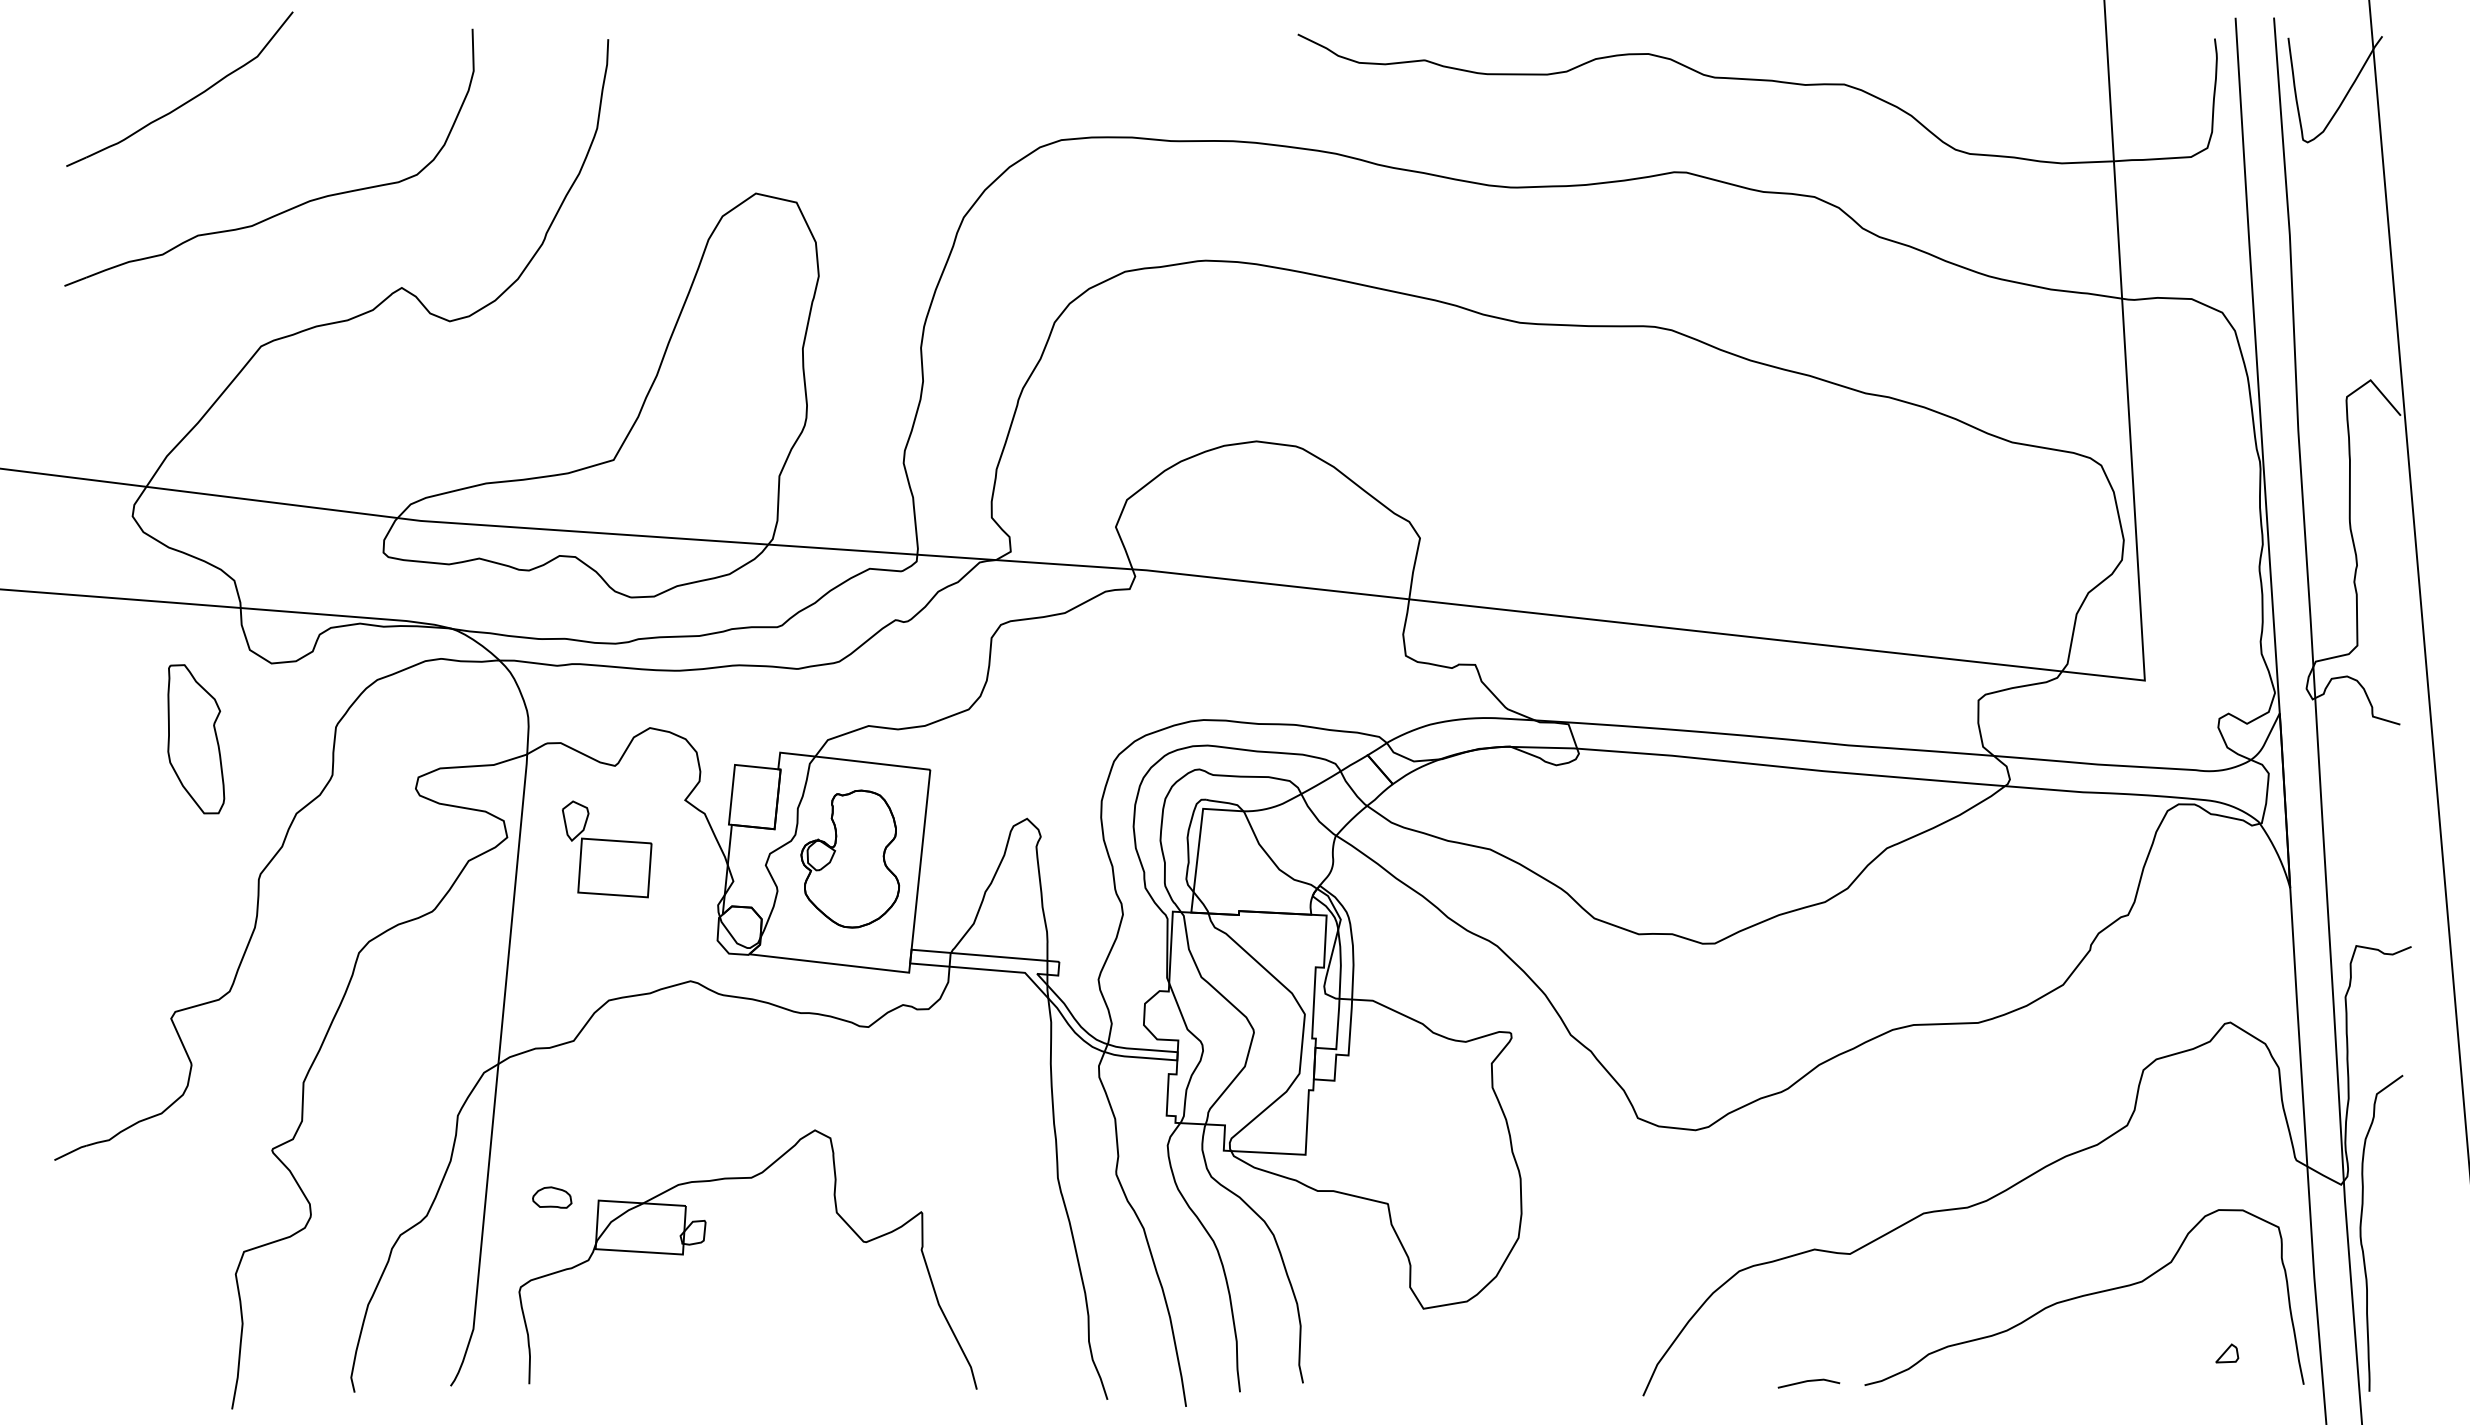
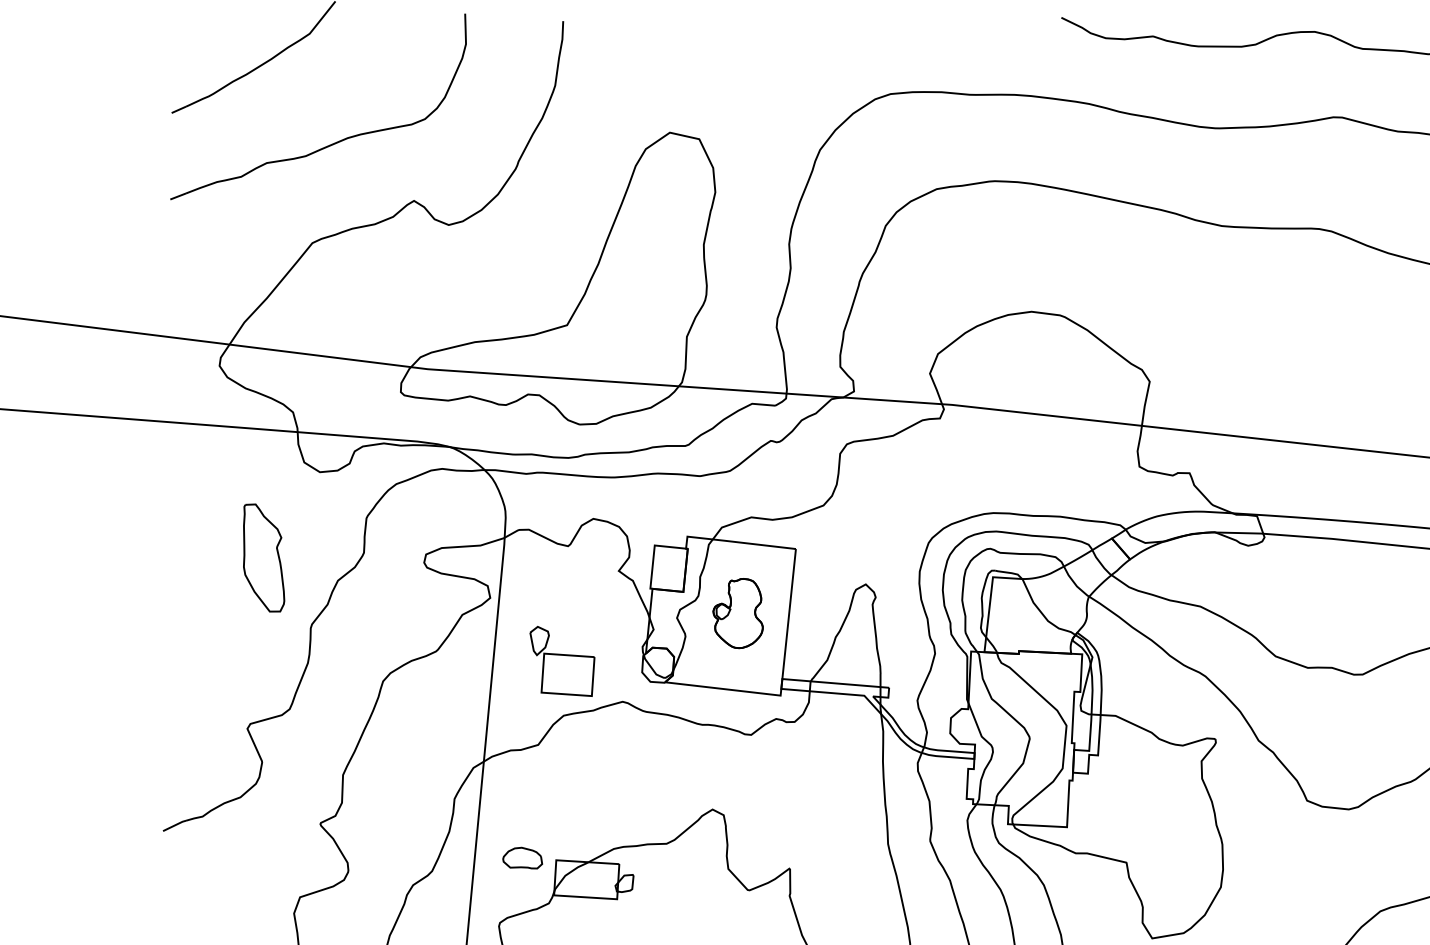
part: (196, 739) -> (264, 558), moved
part: (607, 849) -> (562, 661), moved
part: (850, 858) -> (738, 613), size x0.7
part: (552, 1197) -> (522, 858), size x1.4

